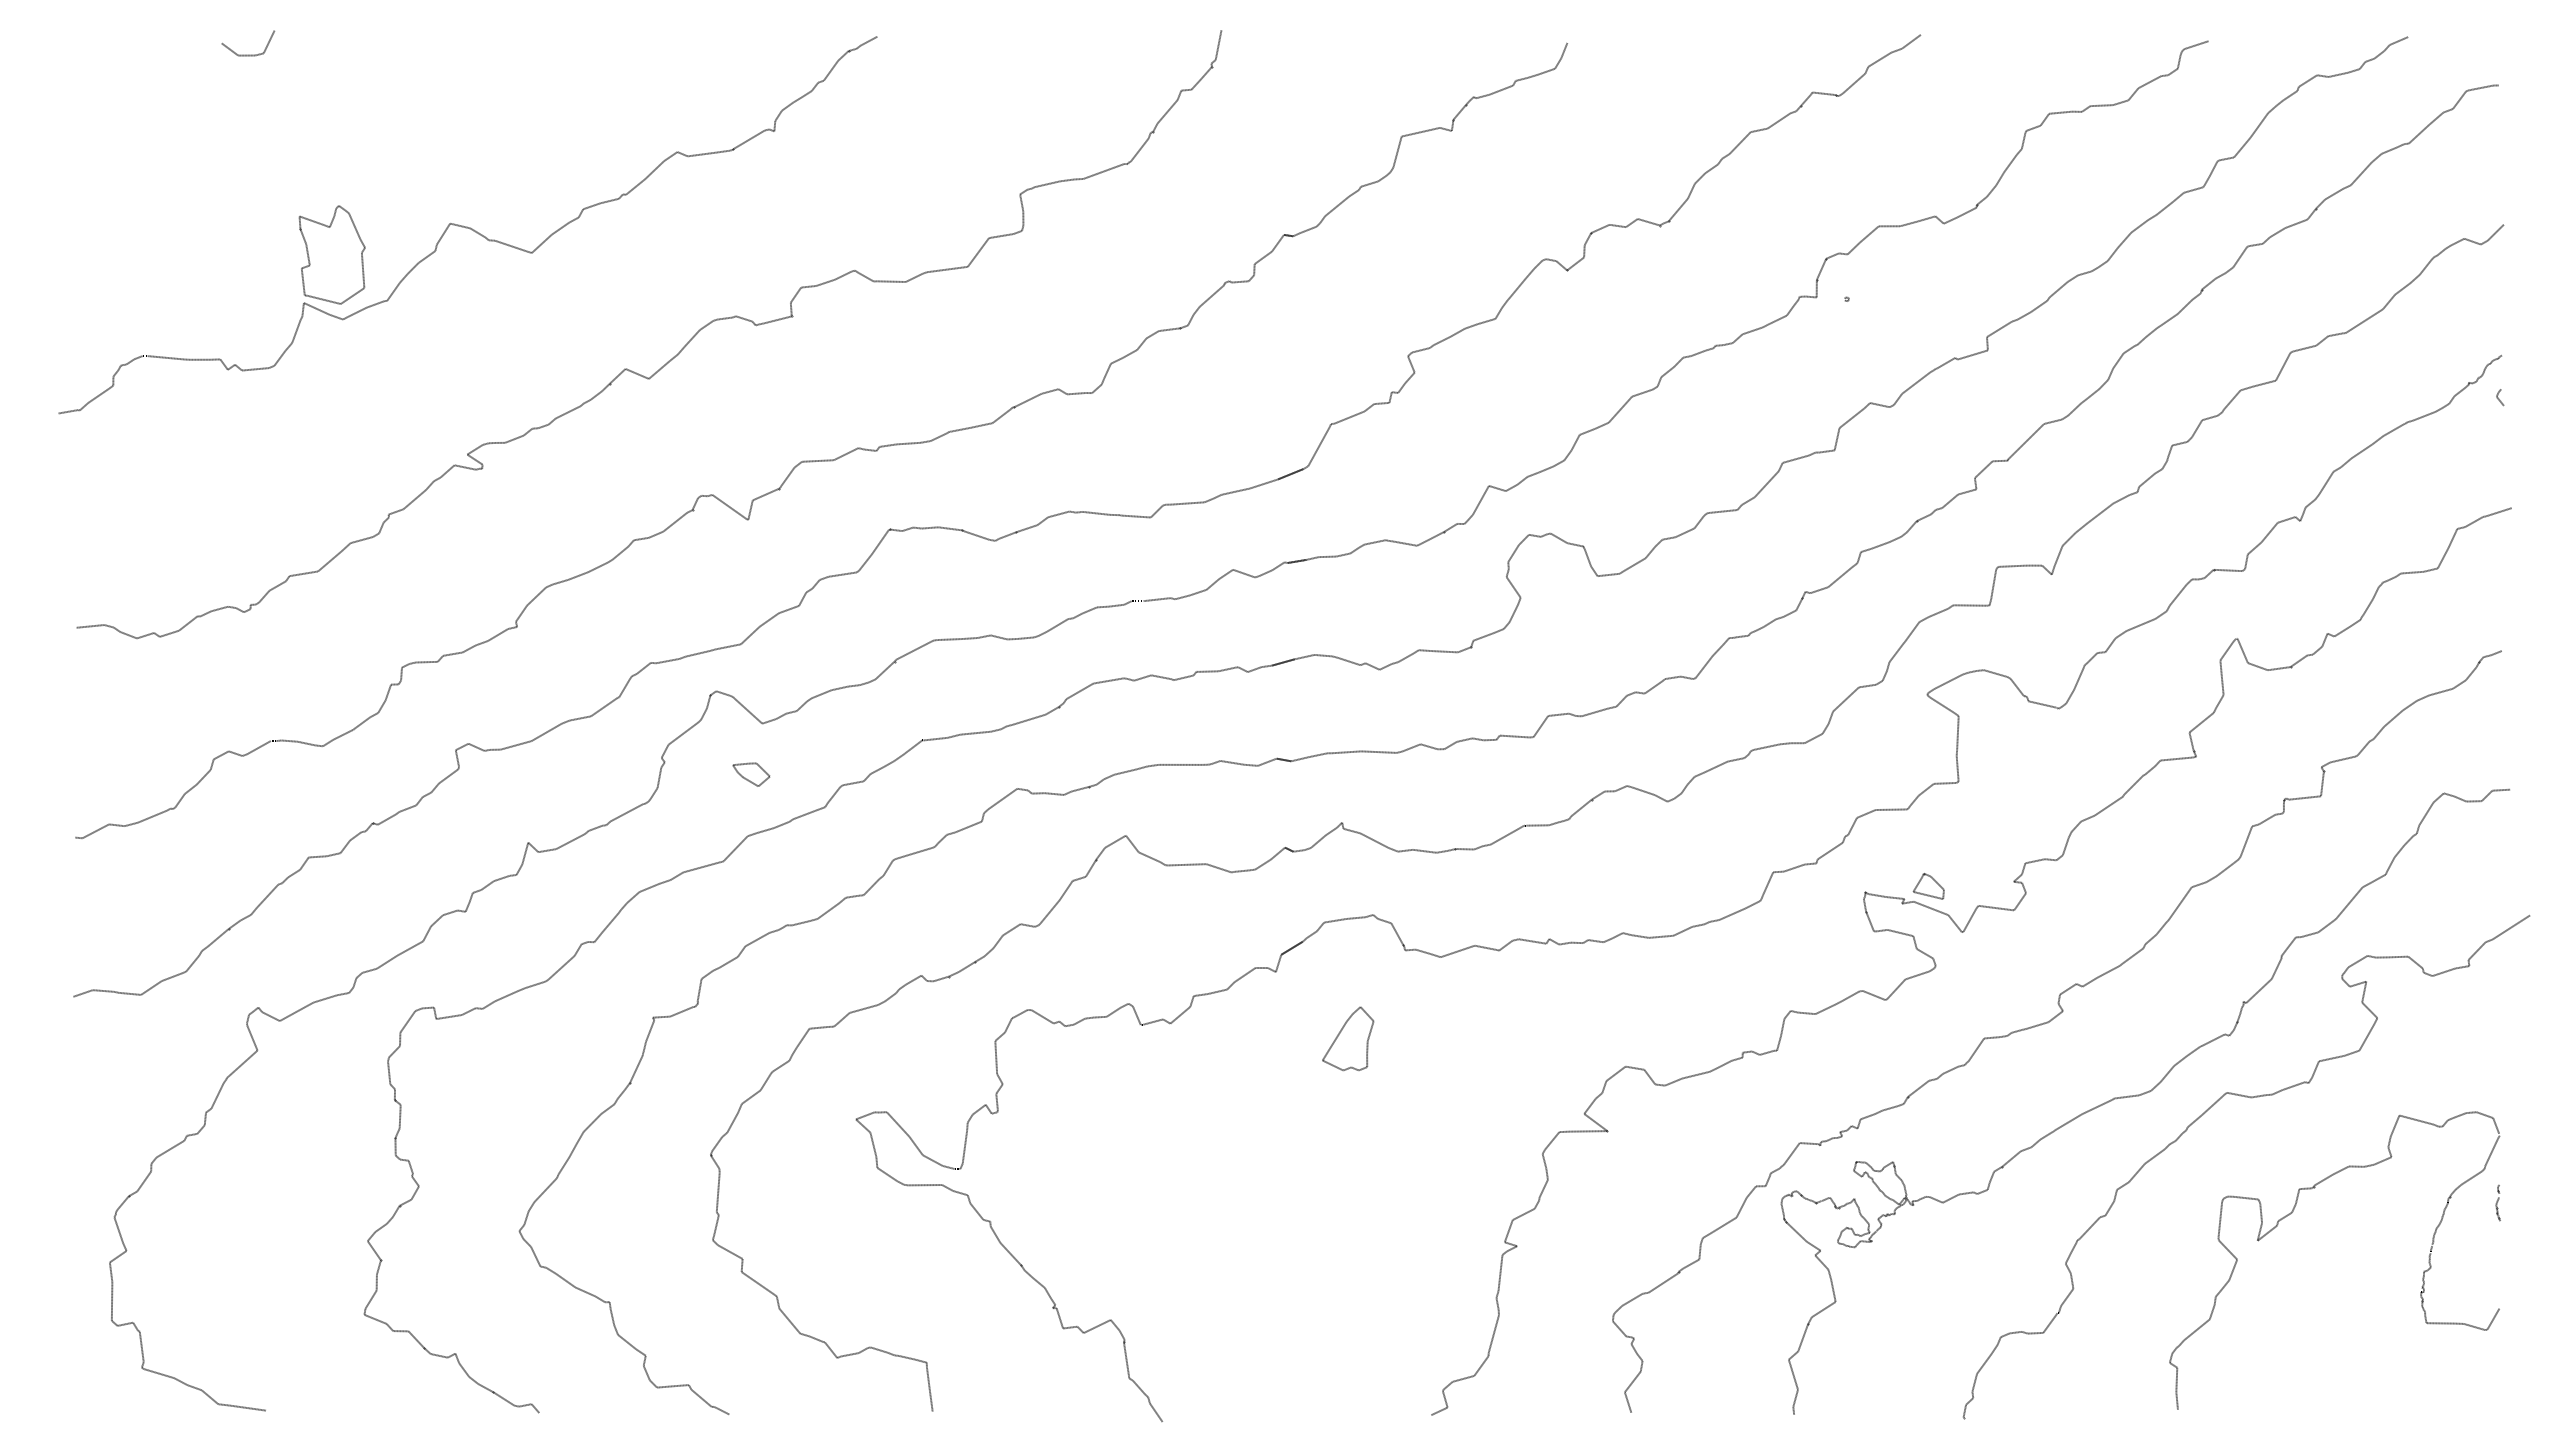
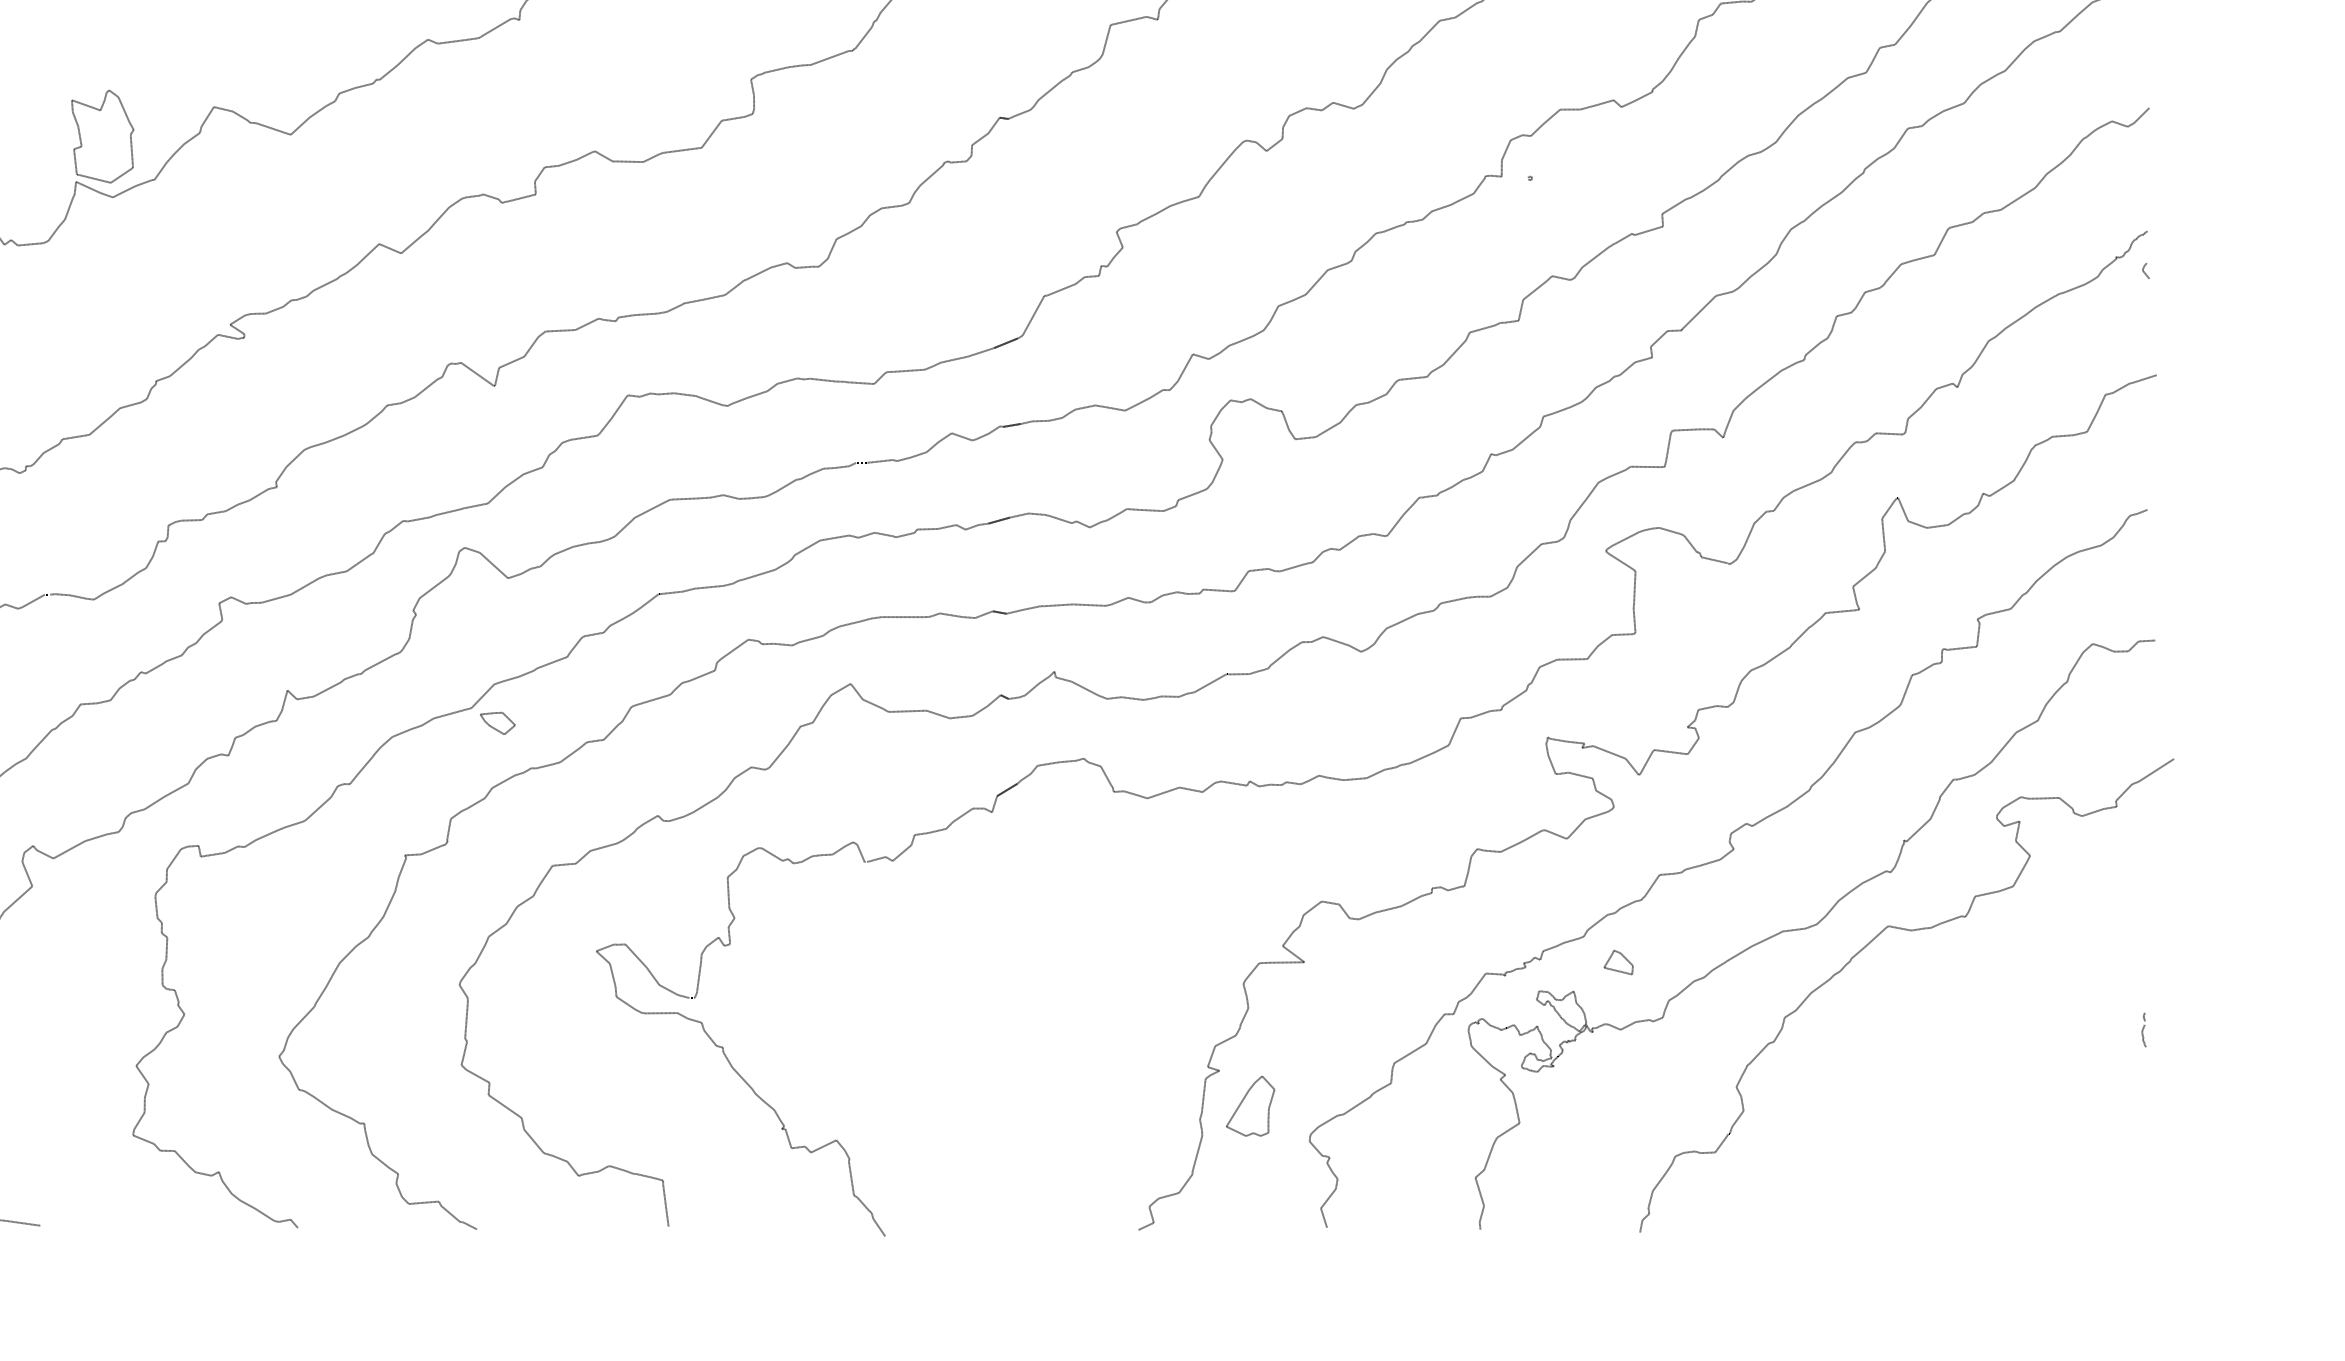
part: (751, 774) -> (497, 723), moved
part: (1928, 886) -> (1618, 962), moved
part: (1348, 1038) -> (1250, 1105), moved
part: (2289, 1215) -> (1947, 1041), removed

